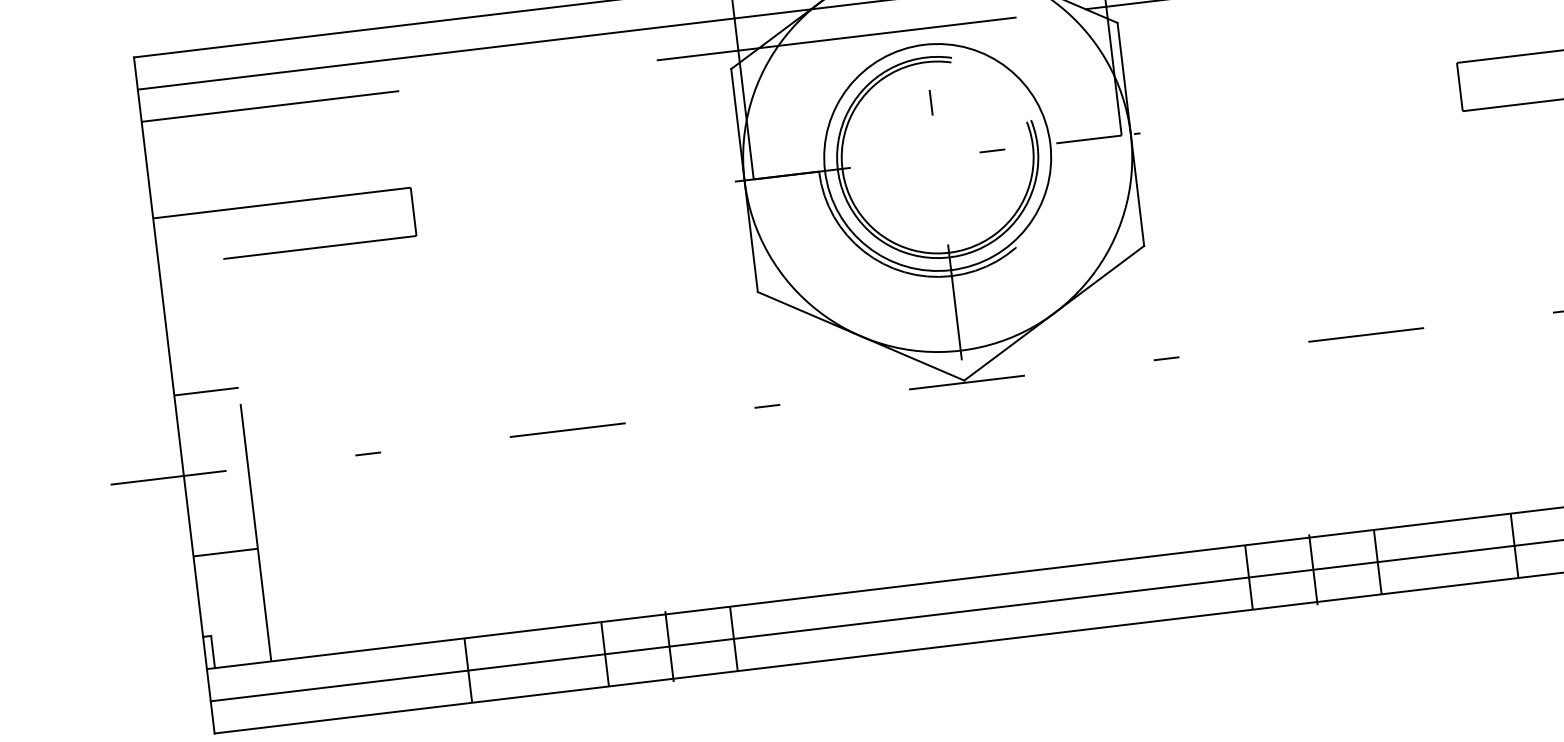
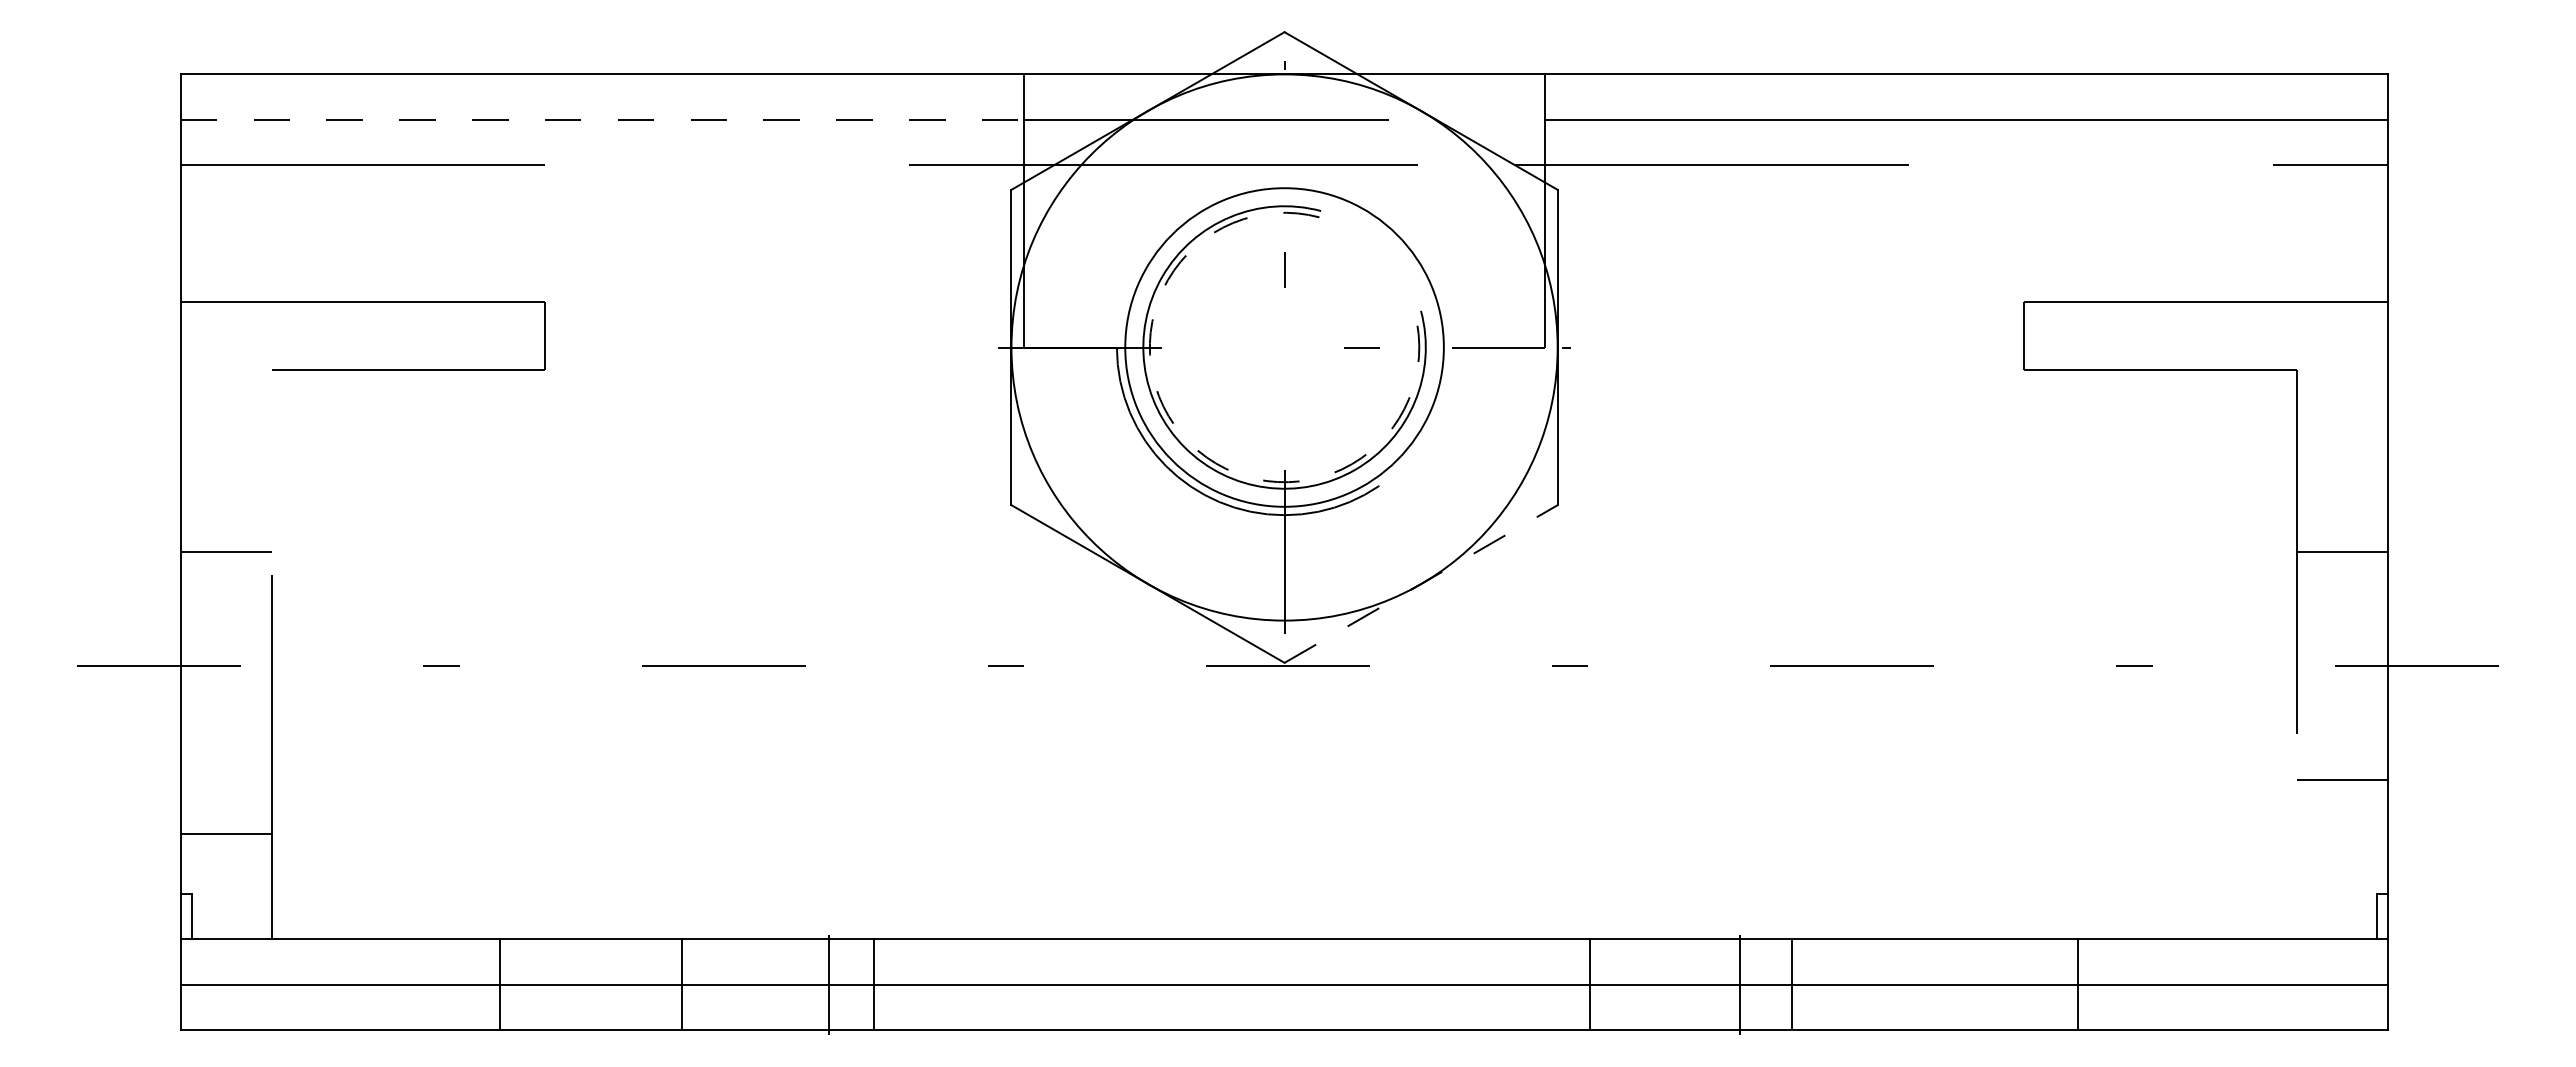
line: (436, 53) -> (602, 119), solid -> dashed
arc: (878, 232) -> (1189, 442), solid -> dashed
line: (1054, 313) -> (1421, 584), solid -> dashed
line: (1514, 545) -> (2078, 984), moved
line: (225, 552) -> (225, 833), moved
line: (1377, 561) -> (1791, 984), moved
line: (1248, 577) -> (1589, 984), moved
line: (733, 638) -> (874, 984), moved
line: (605, 654) -> (682, 984), moved
line: (467, 670) -> (499, 984), moved

